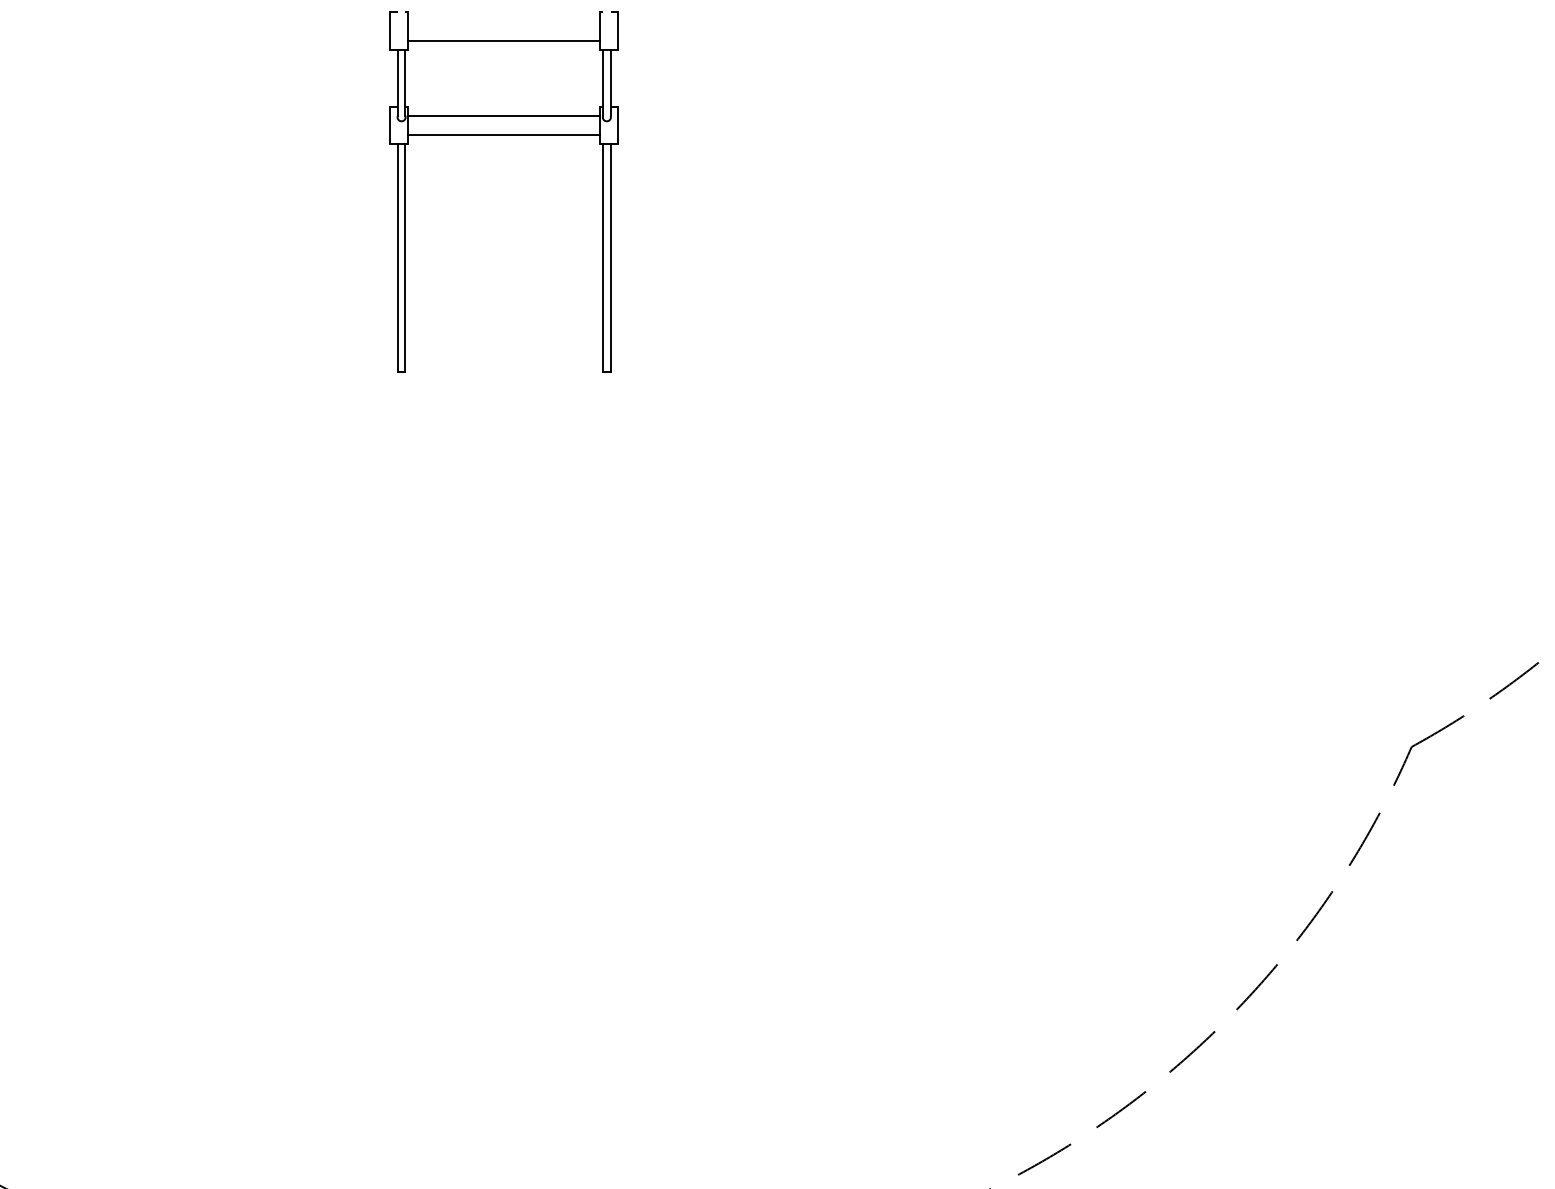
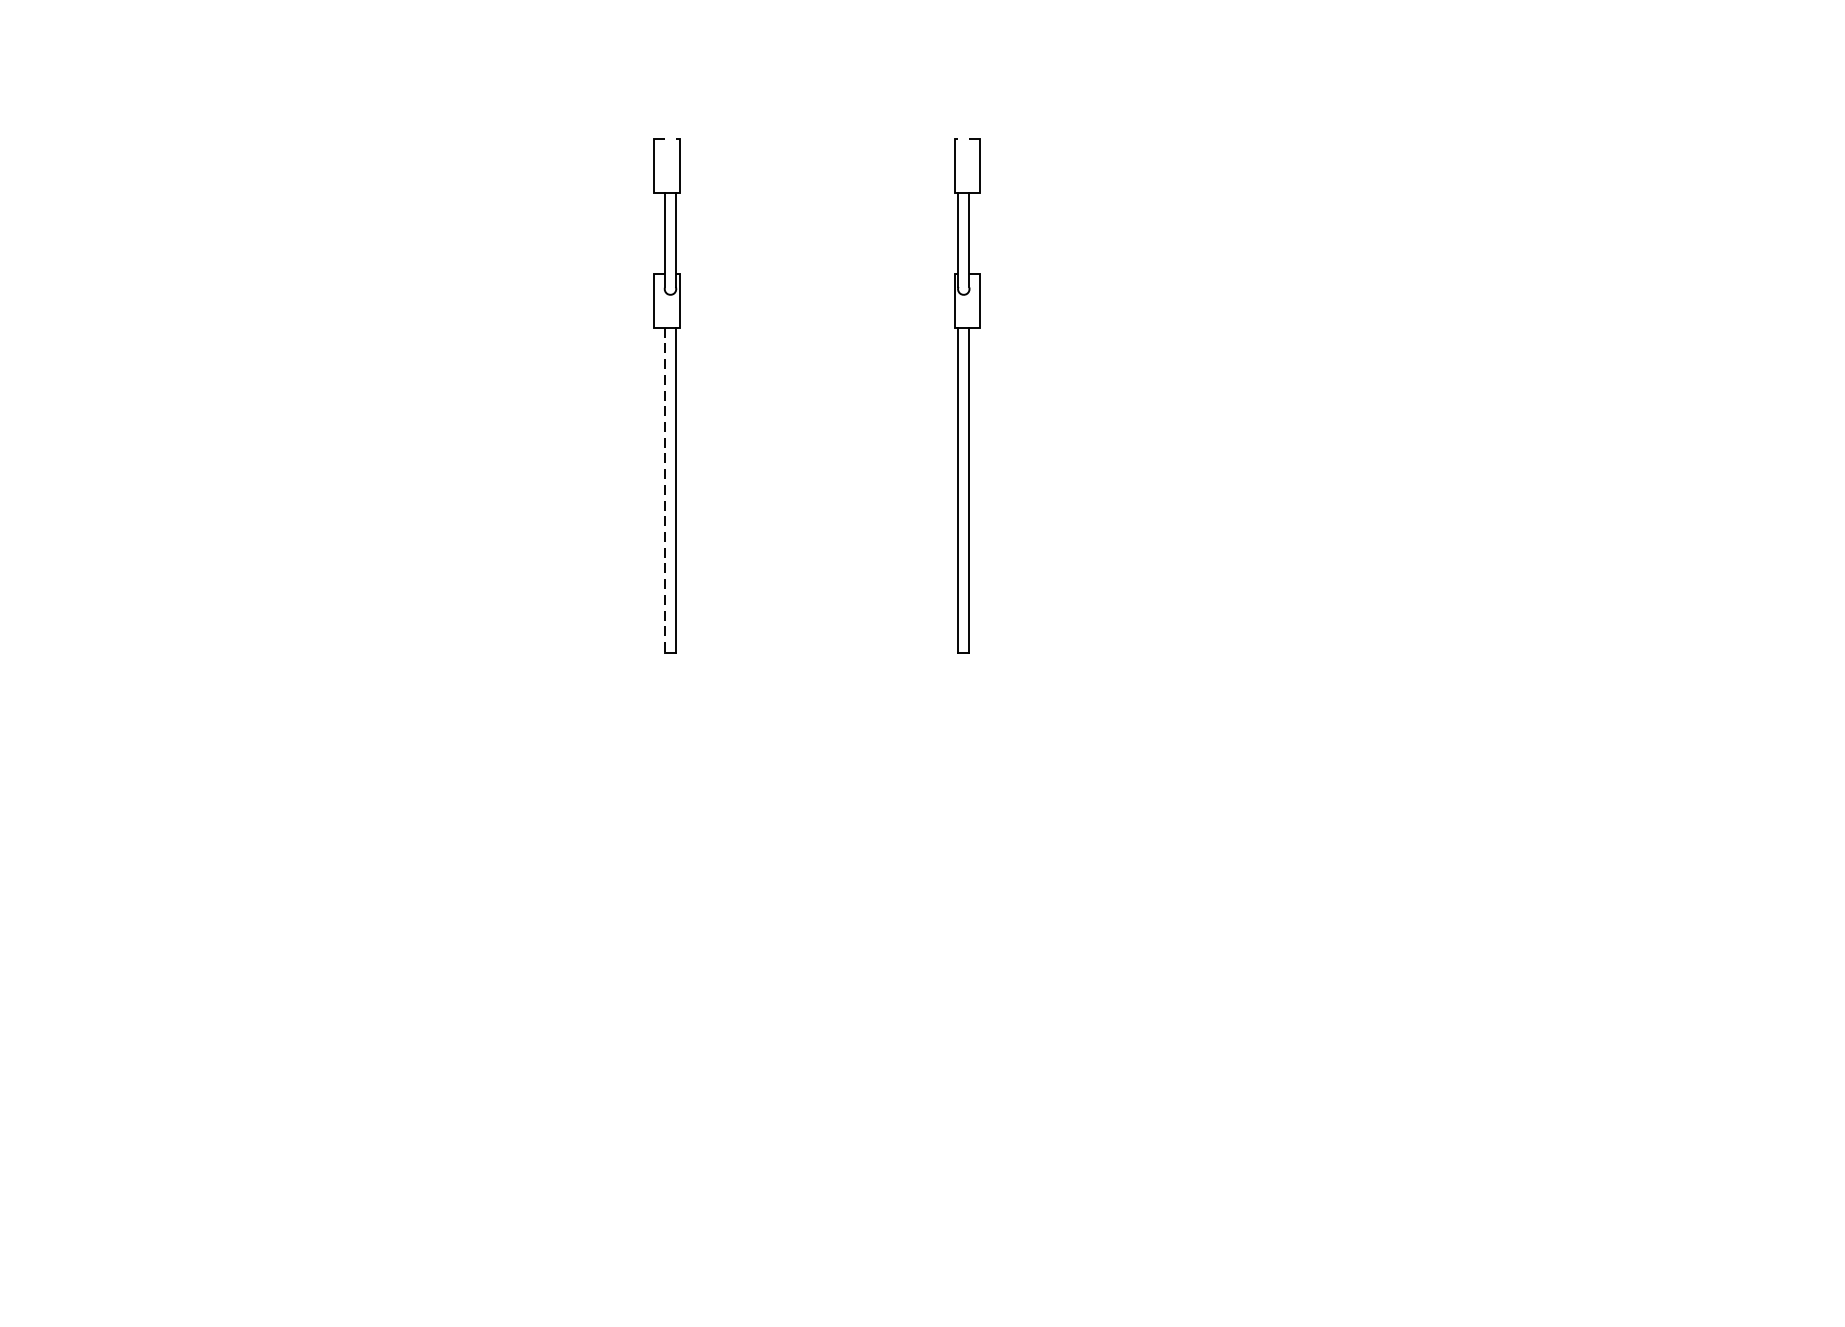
line: (504, 40) -> (817, 179), removed
line: (504, 116) -> (817, 287), removed
line: (504, 134) -> (817, 313), removed
line: (397, 258) -> (664, 490), solid -> dashed

